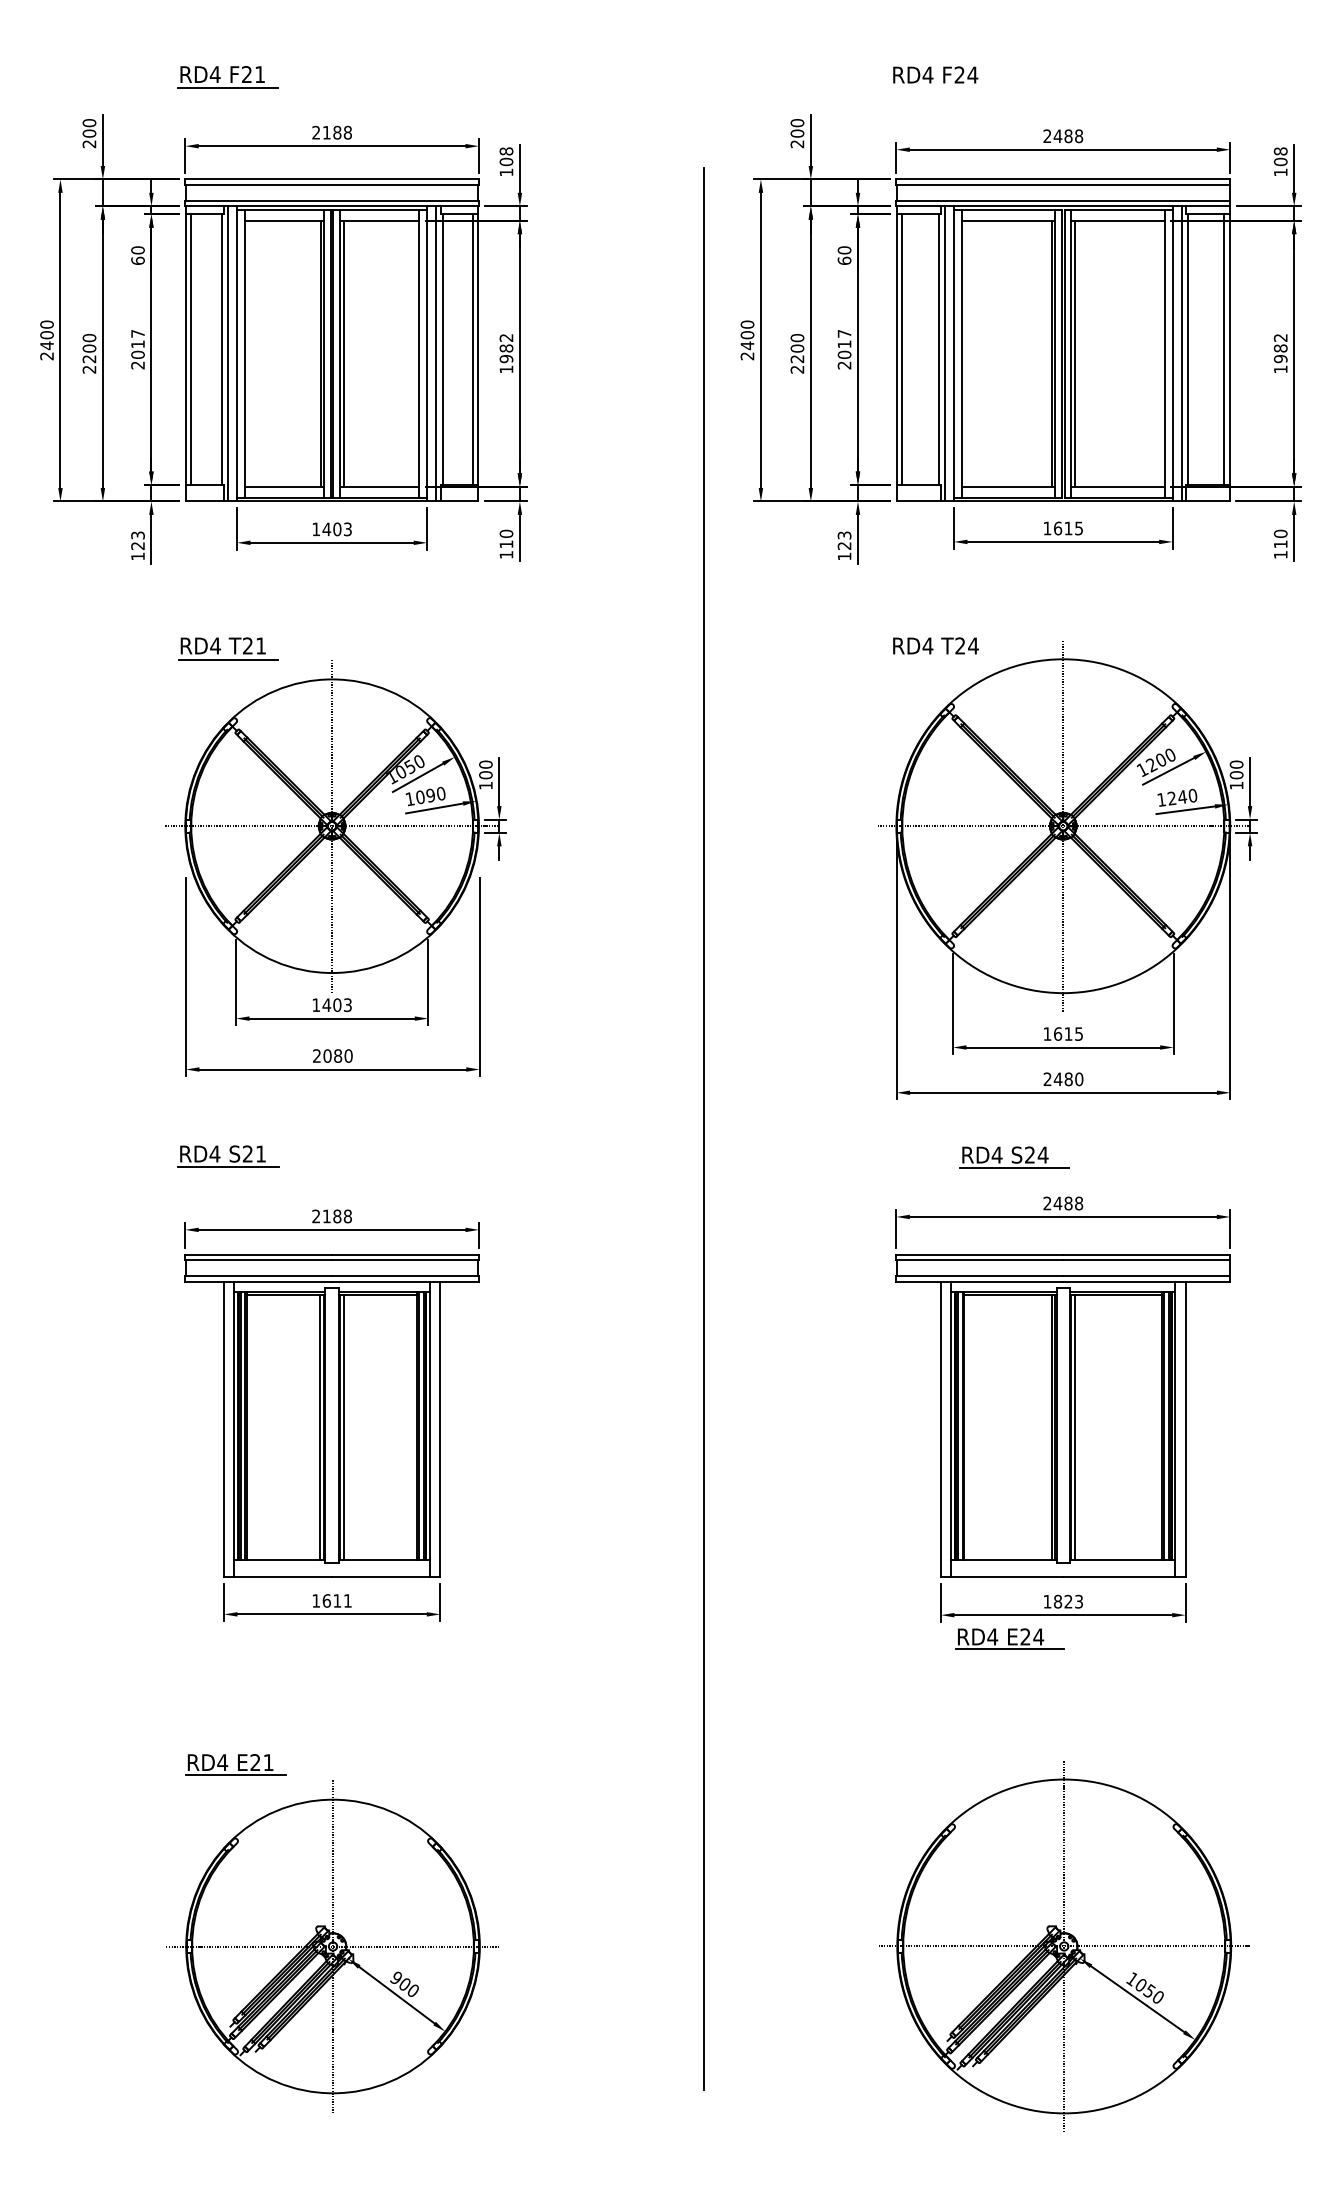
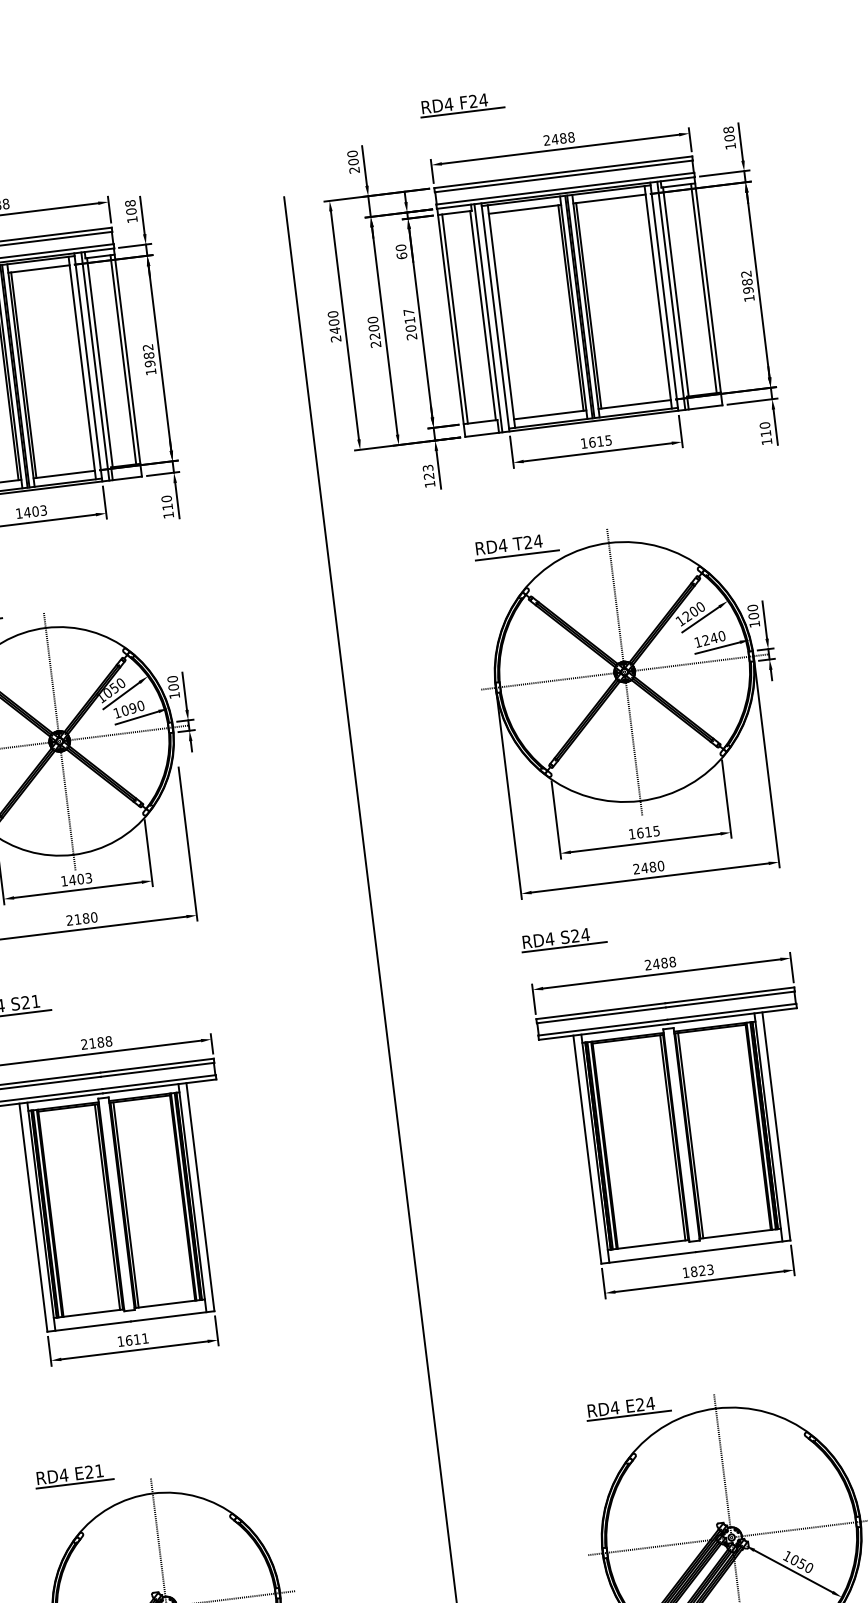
line: (944, 87) -> (462, 112), added
line: (944, 660) -> (517, 555), added
text: (327, 1055) -> (77, 919), 2080 -> 2180
part: (1014, 1157) -> (563, 939), moved
part: (1009, 1638) -> (628, 1407), moved

